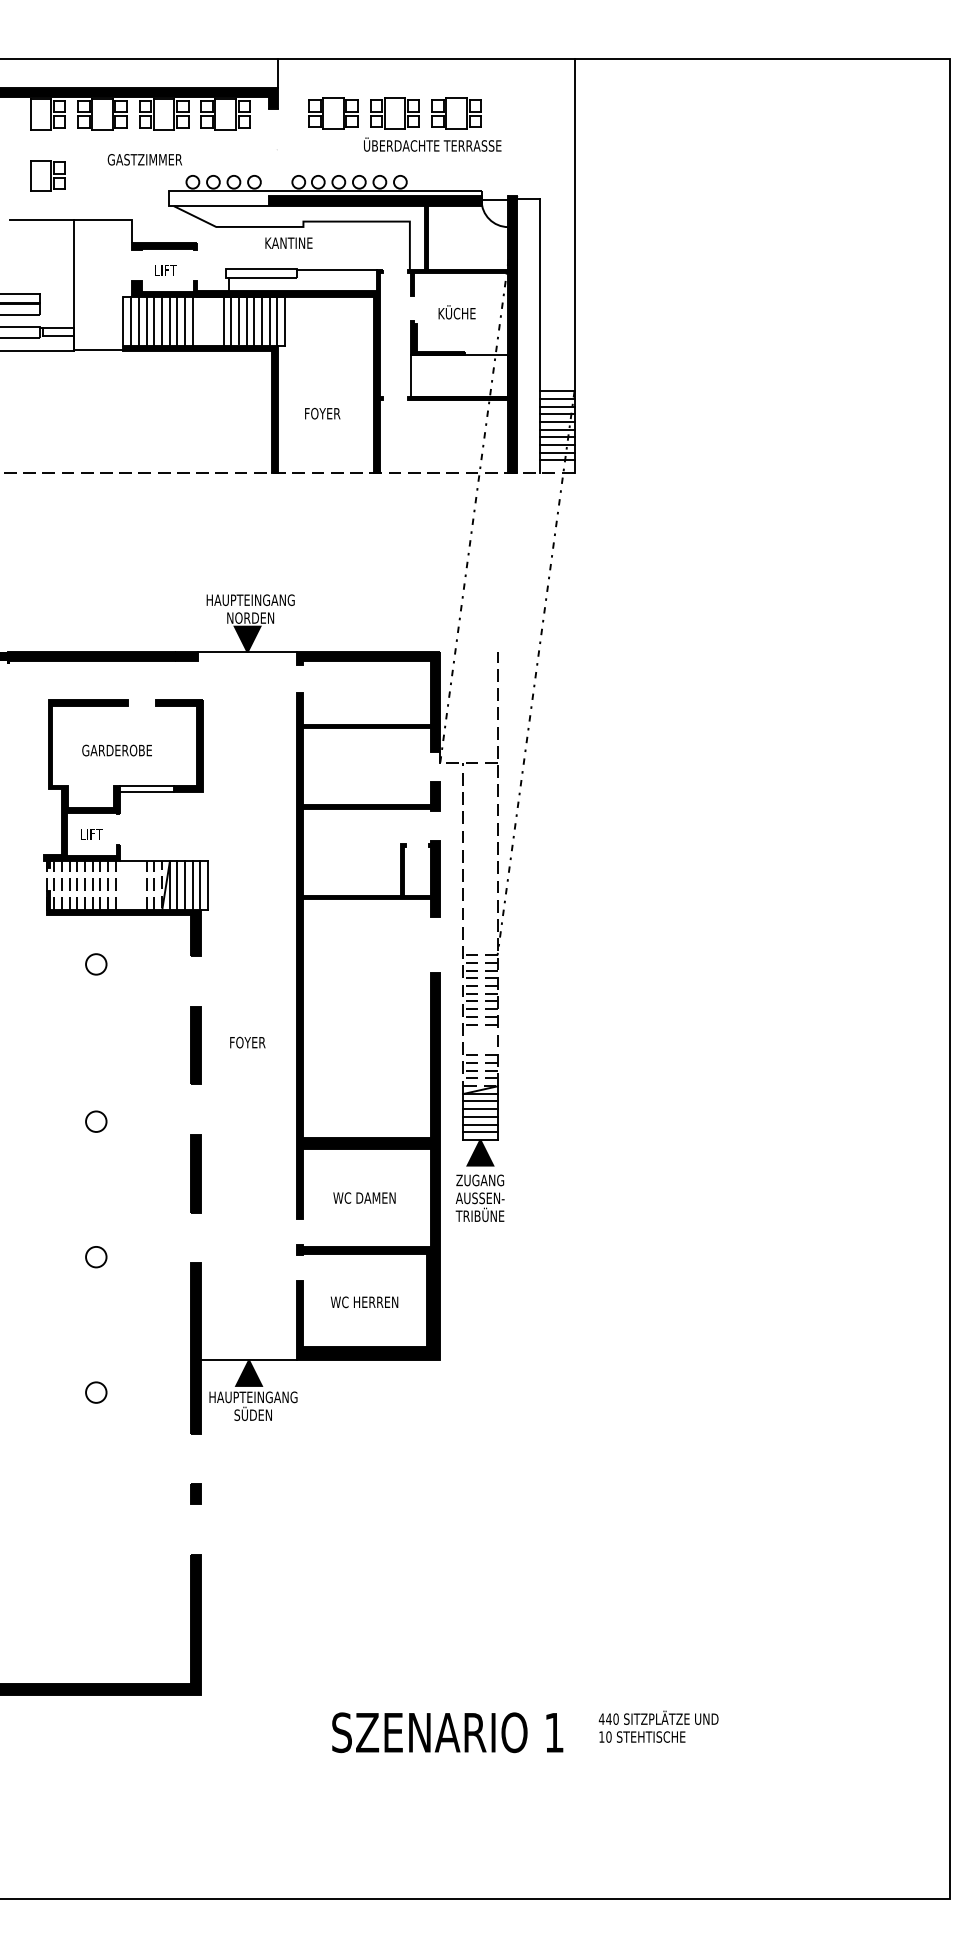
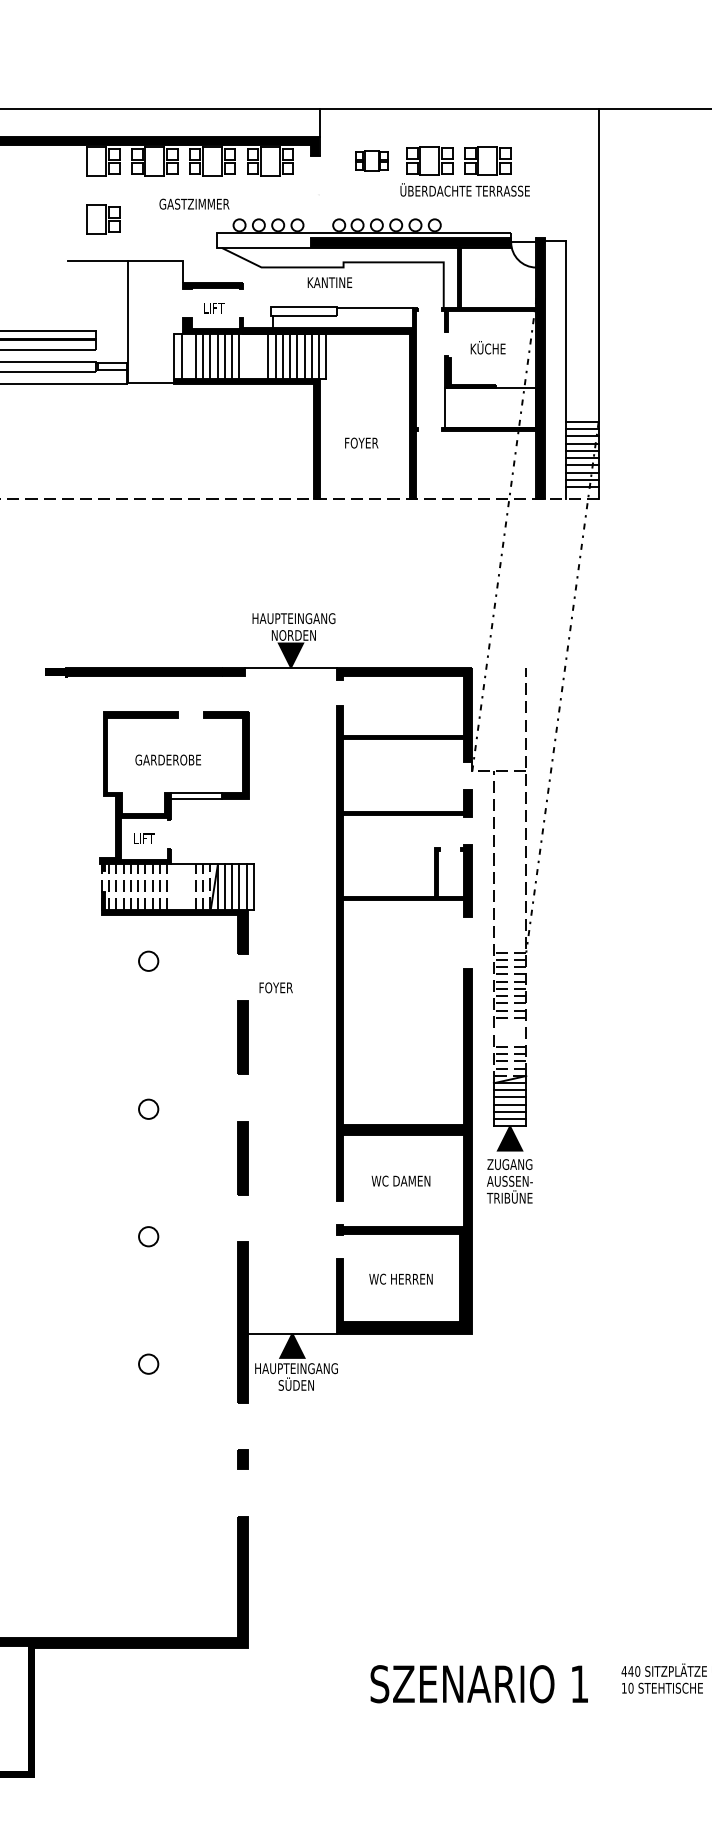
part: (333, 113) -> (371, 160), size x0.7
line: (138, 321) -> (188, 356), removed
text: (247, 1042) -> (275, 987), moved

